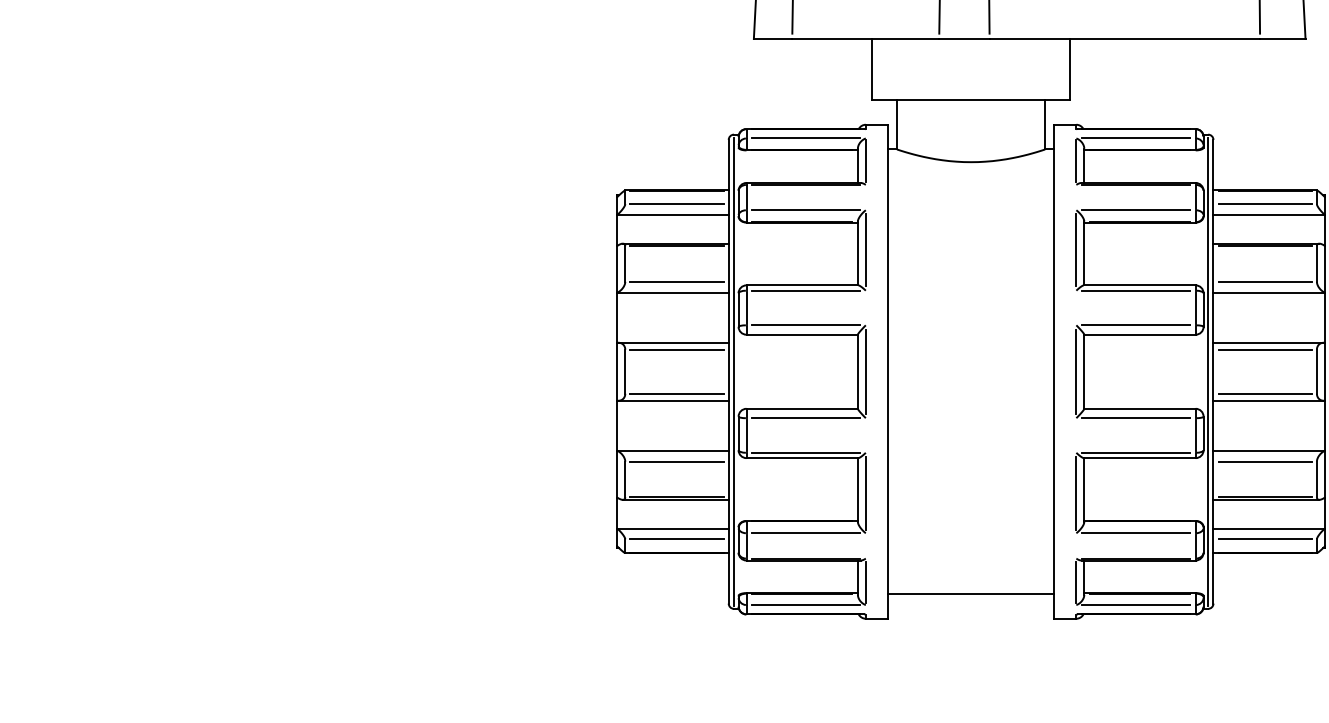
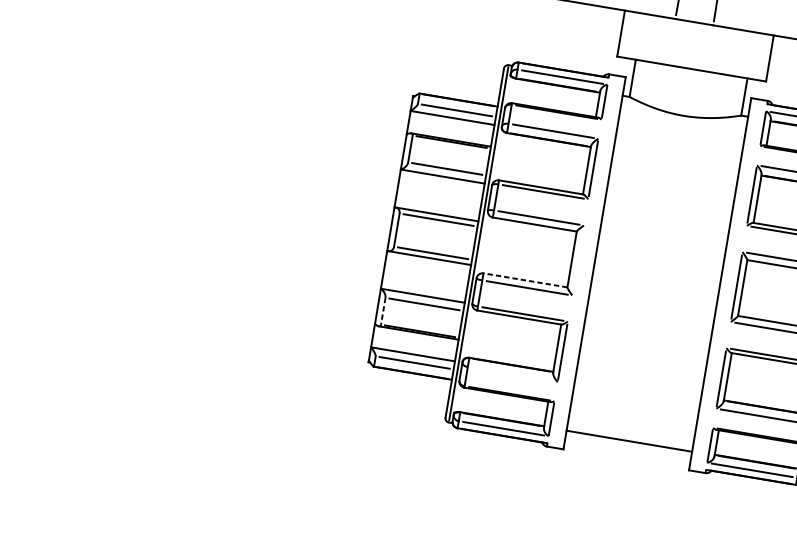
line: (865, 371) -> (577, 260), removed
line: (802, 408) -> (525, 280), solid -> dashed
line: (625, 479) -> (383, 311), solid -> dashed
line: (805, 533) -> (512, 374), removed

